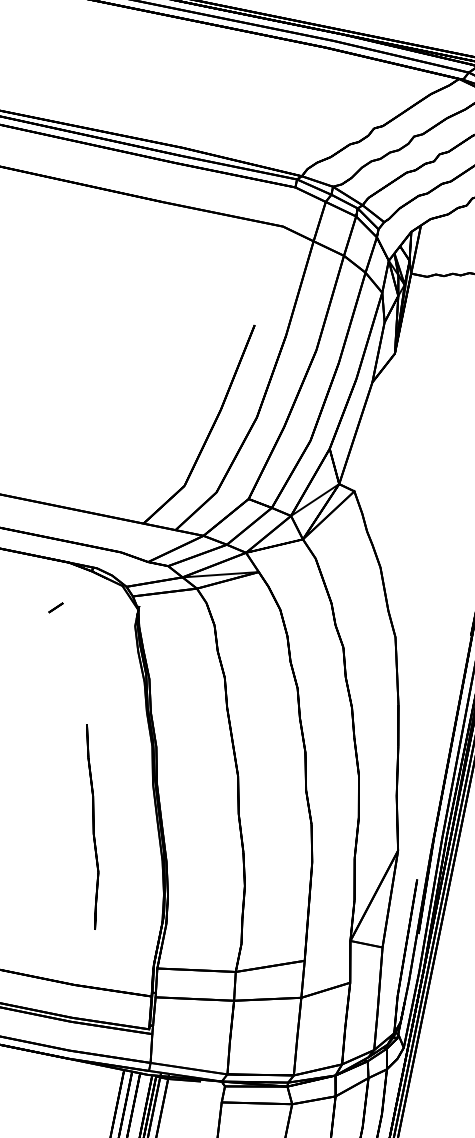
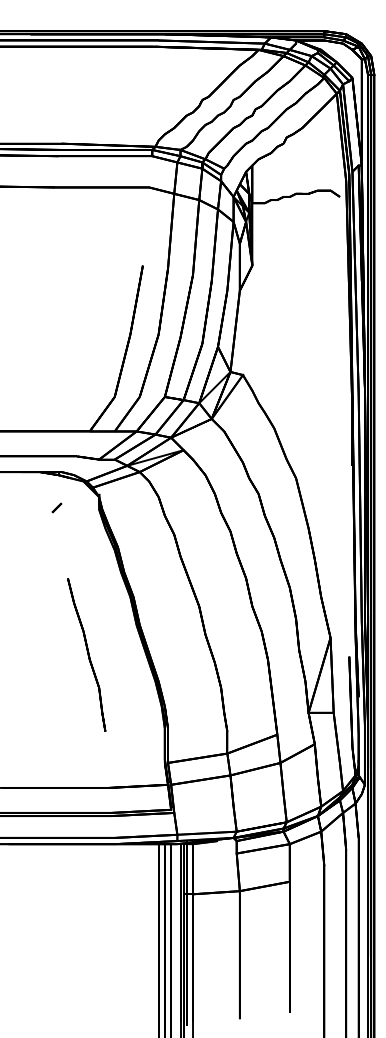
part: (55, 607) -> (56, 507), moved
part: (90, 826) -> (86, 654), moved

